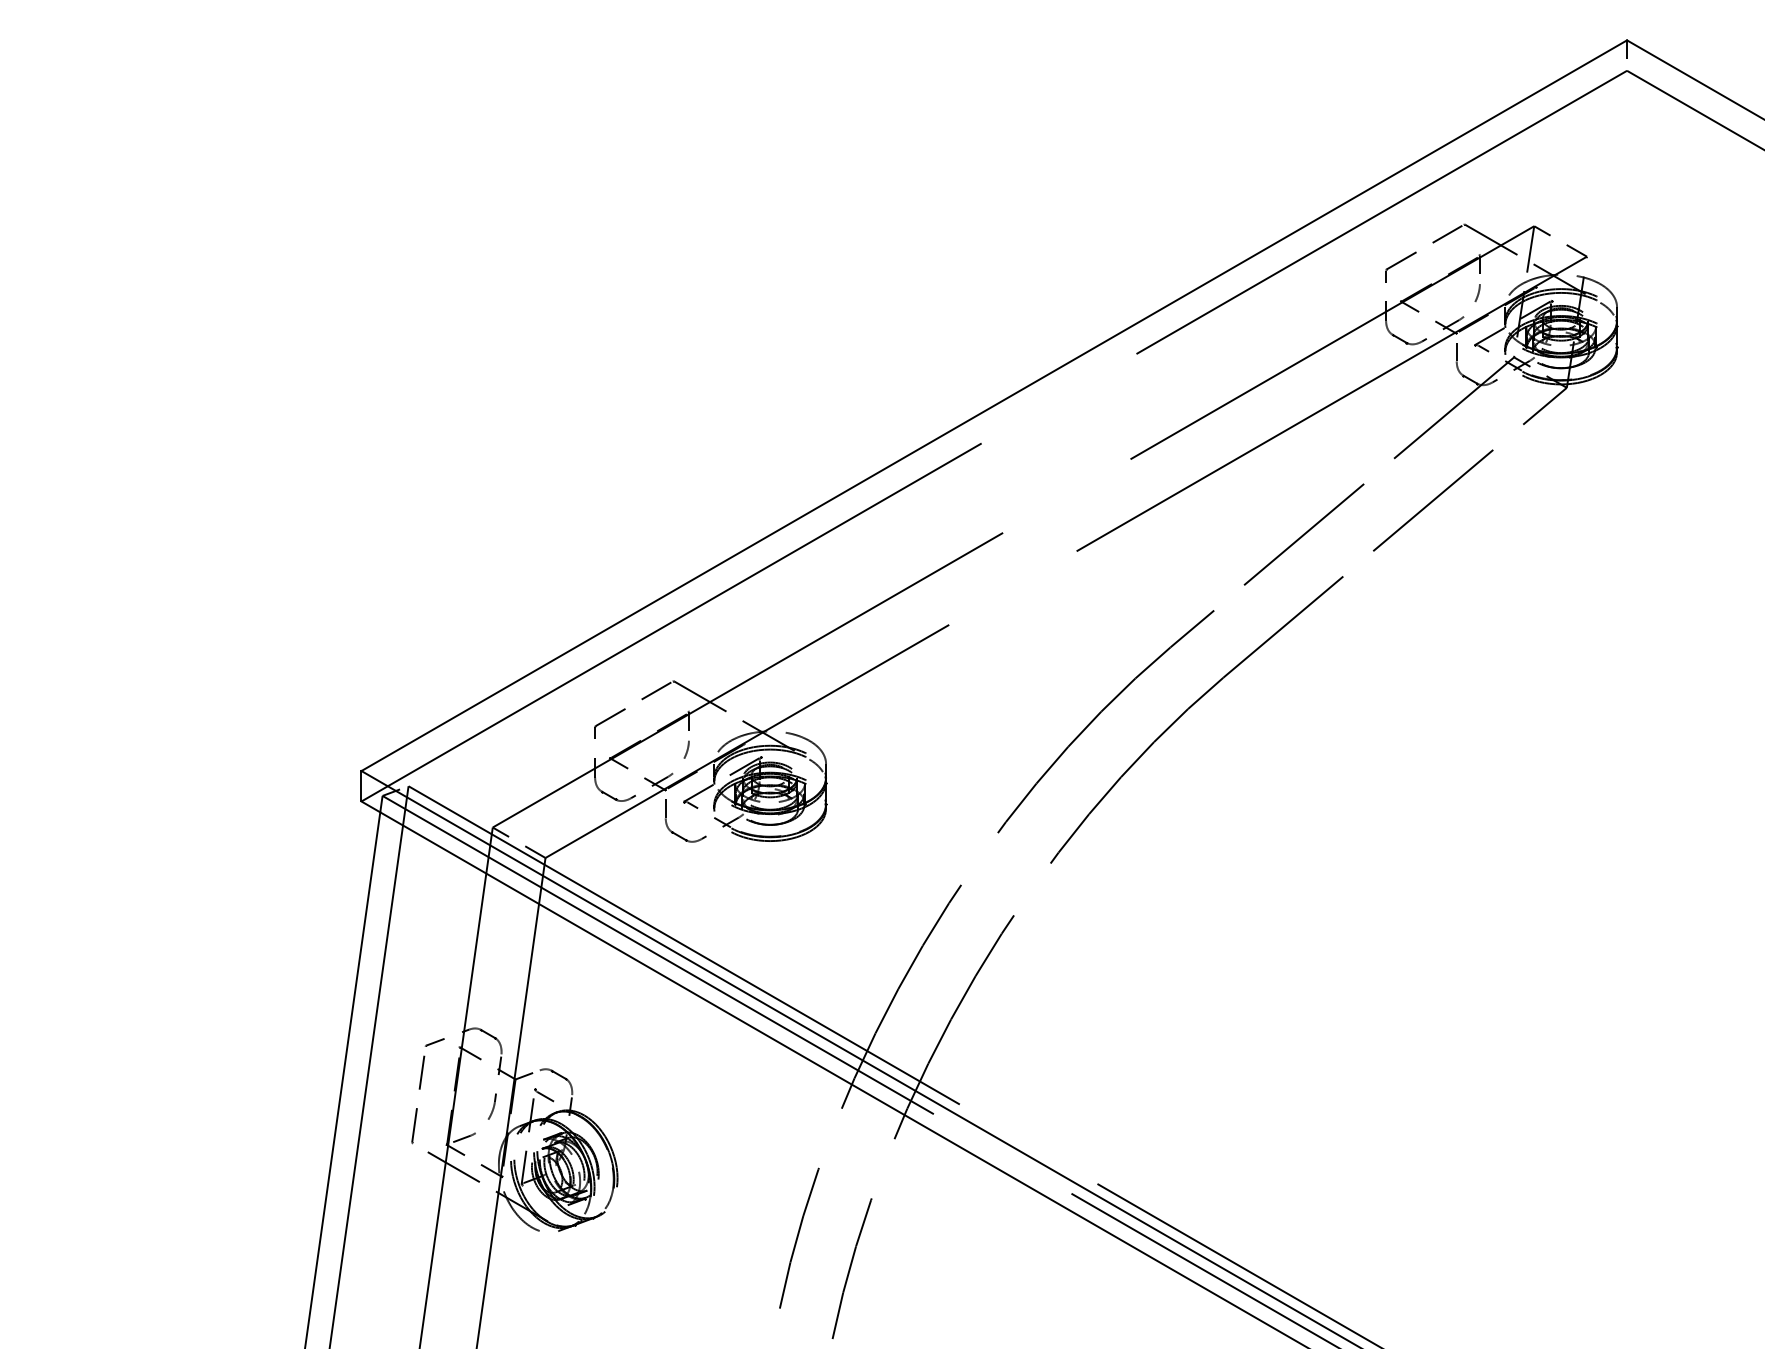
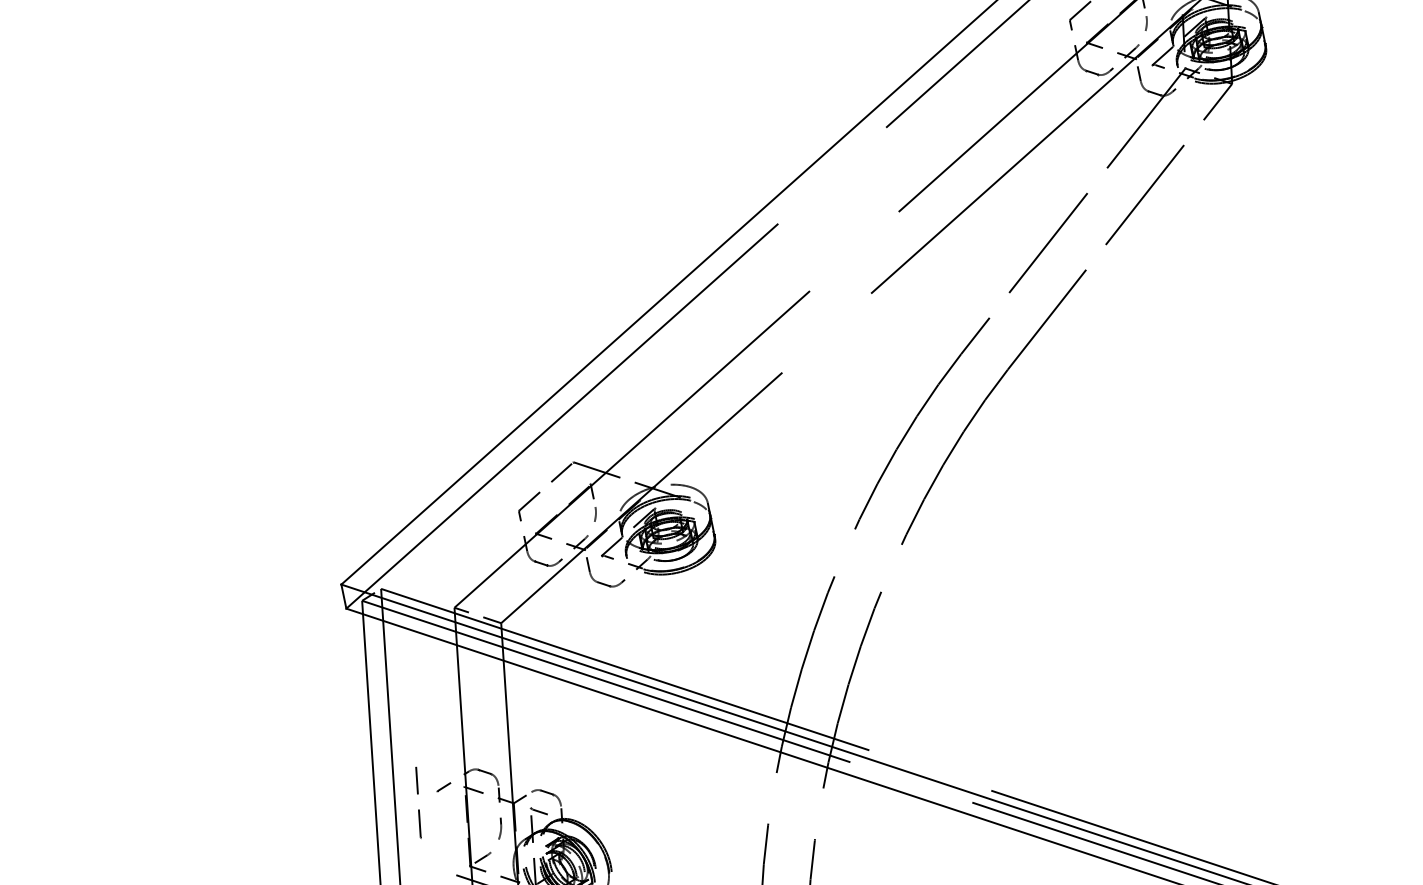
part: (417, 1108) -> (419, 809), moved

